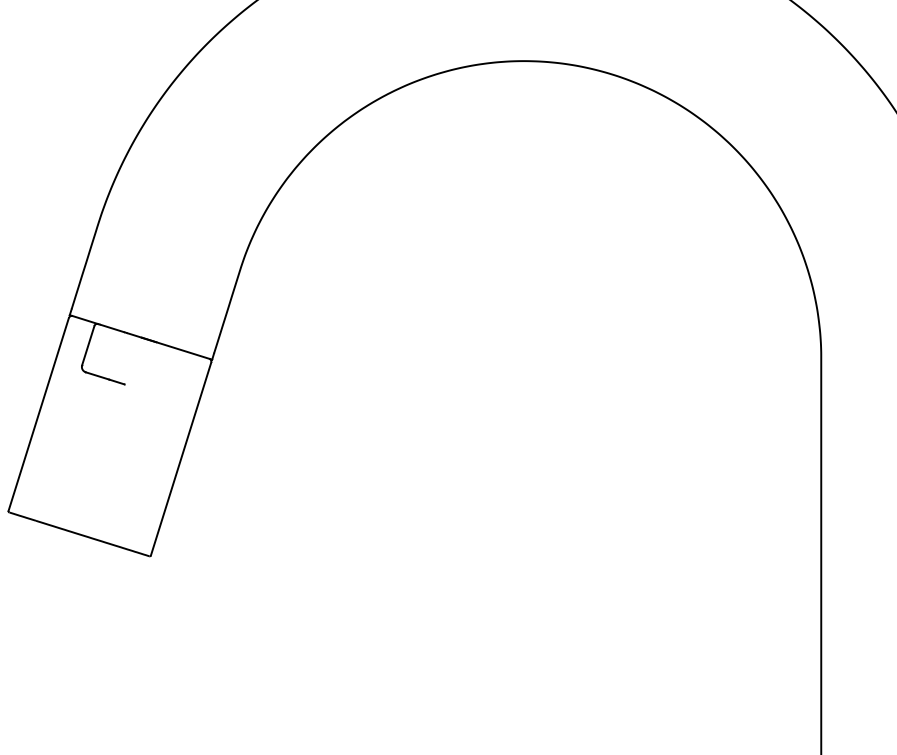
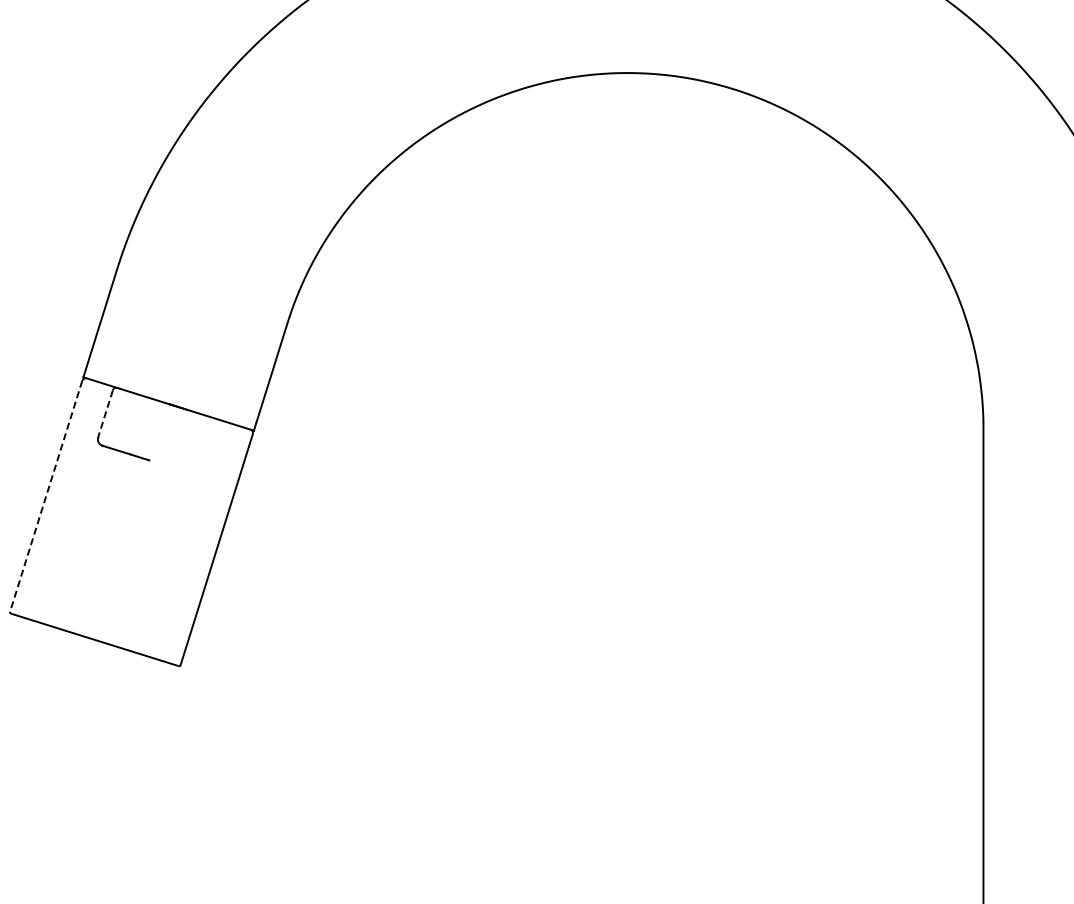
line: (88, 346) -> (105, 414), solid -> dashed
line: (38, 414) -> (46, 496), solid -> dashed

